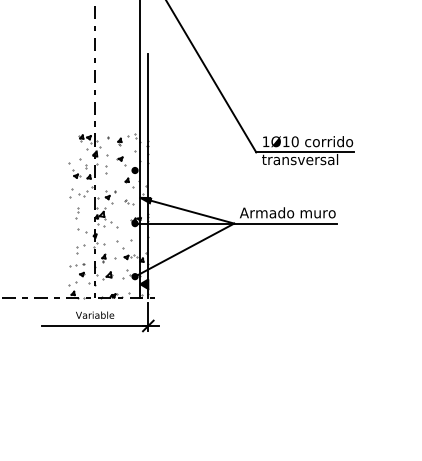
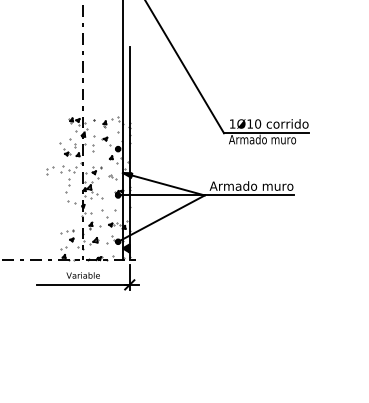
text: (299, 159) -> (261, 139), transversal -> Armado muro
part: (77, 213) -> (67, 186), size x1.4
part: (80, 249) -> (50, 170), moved

